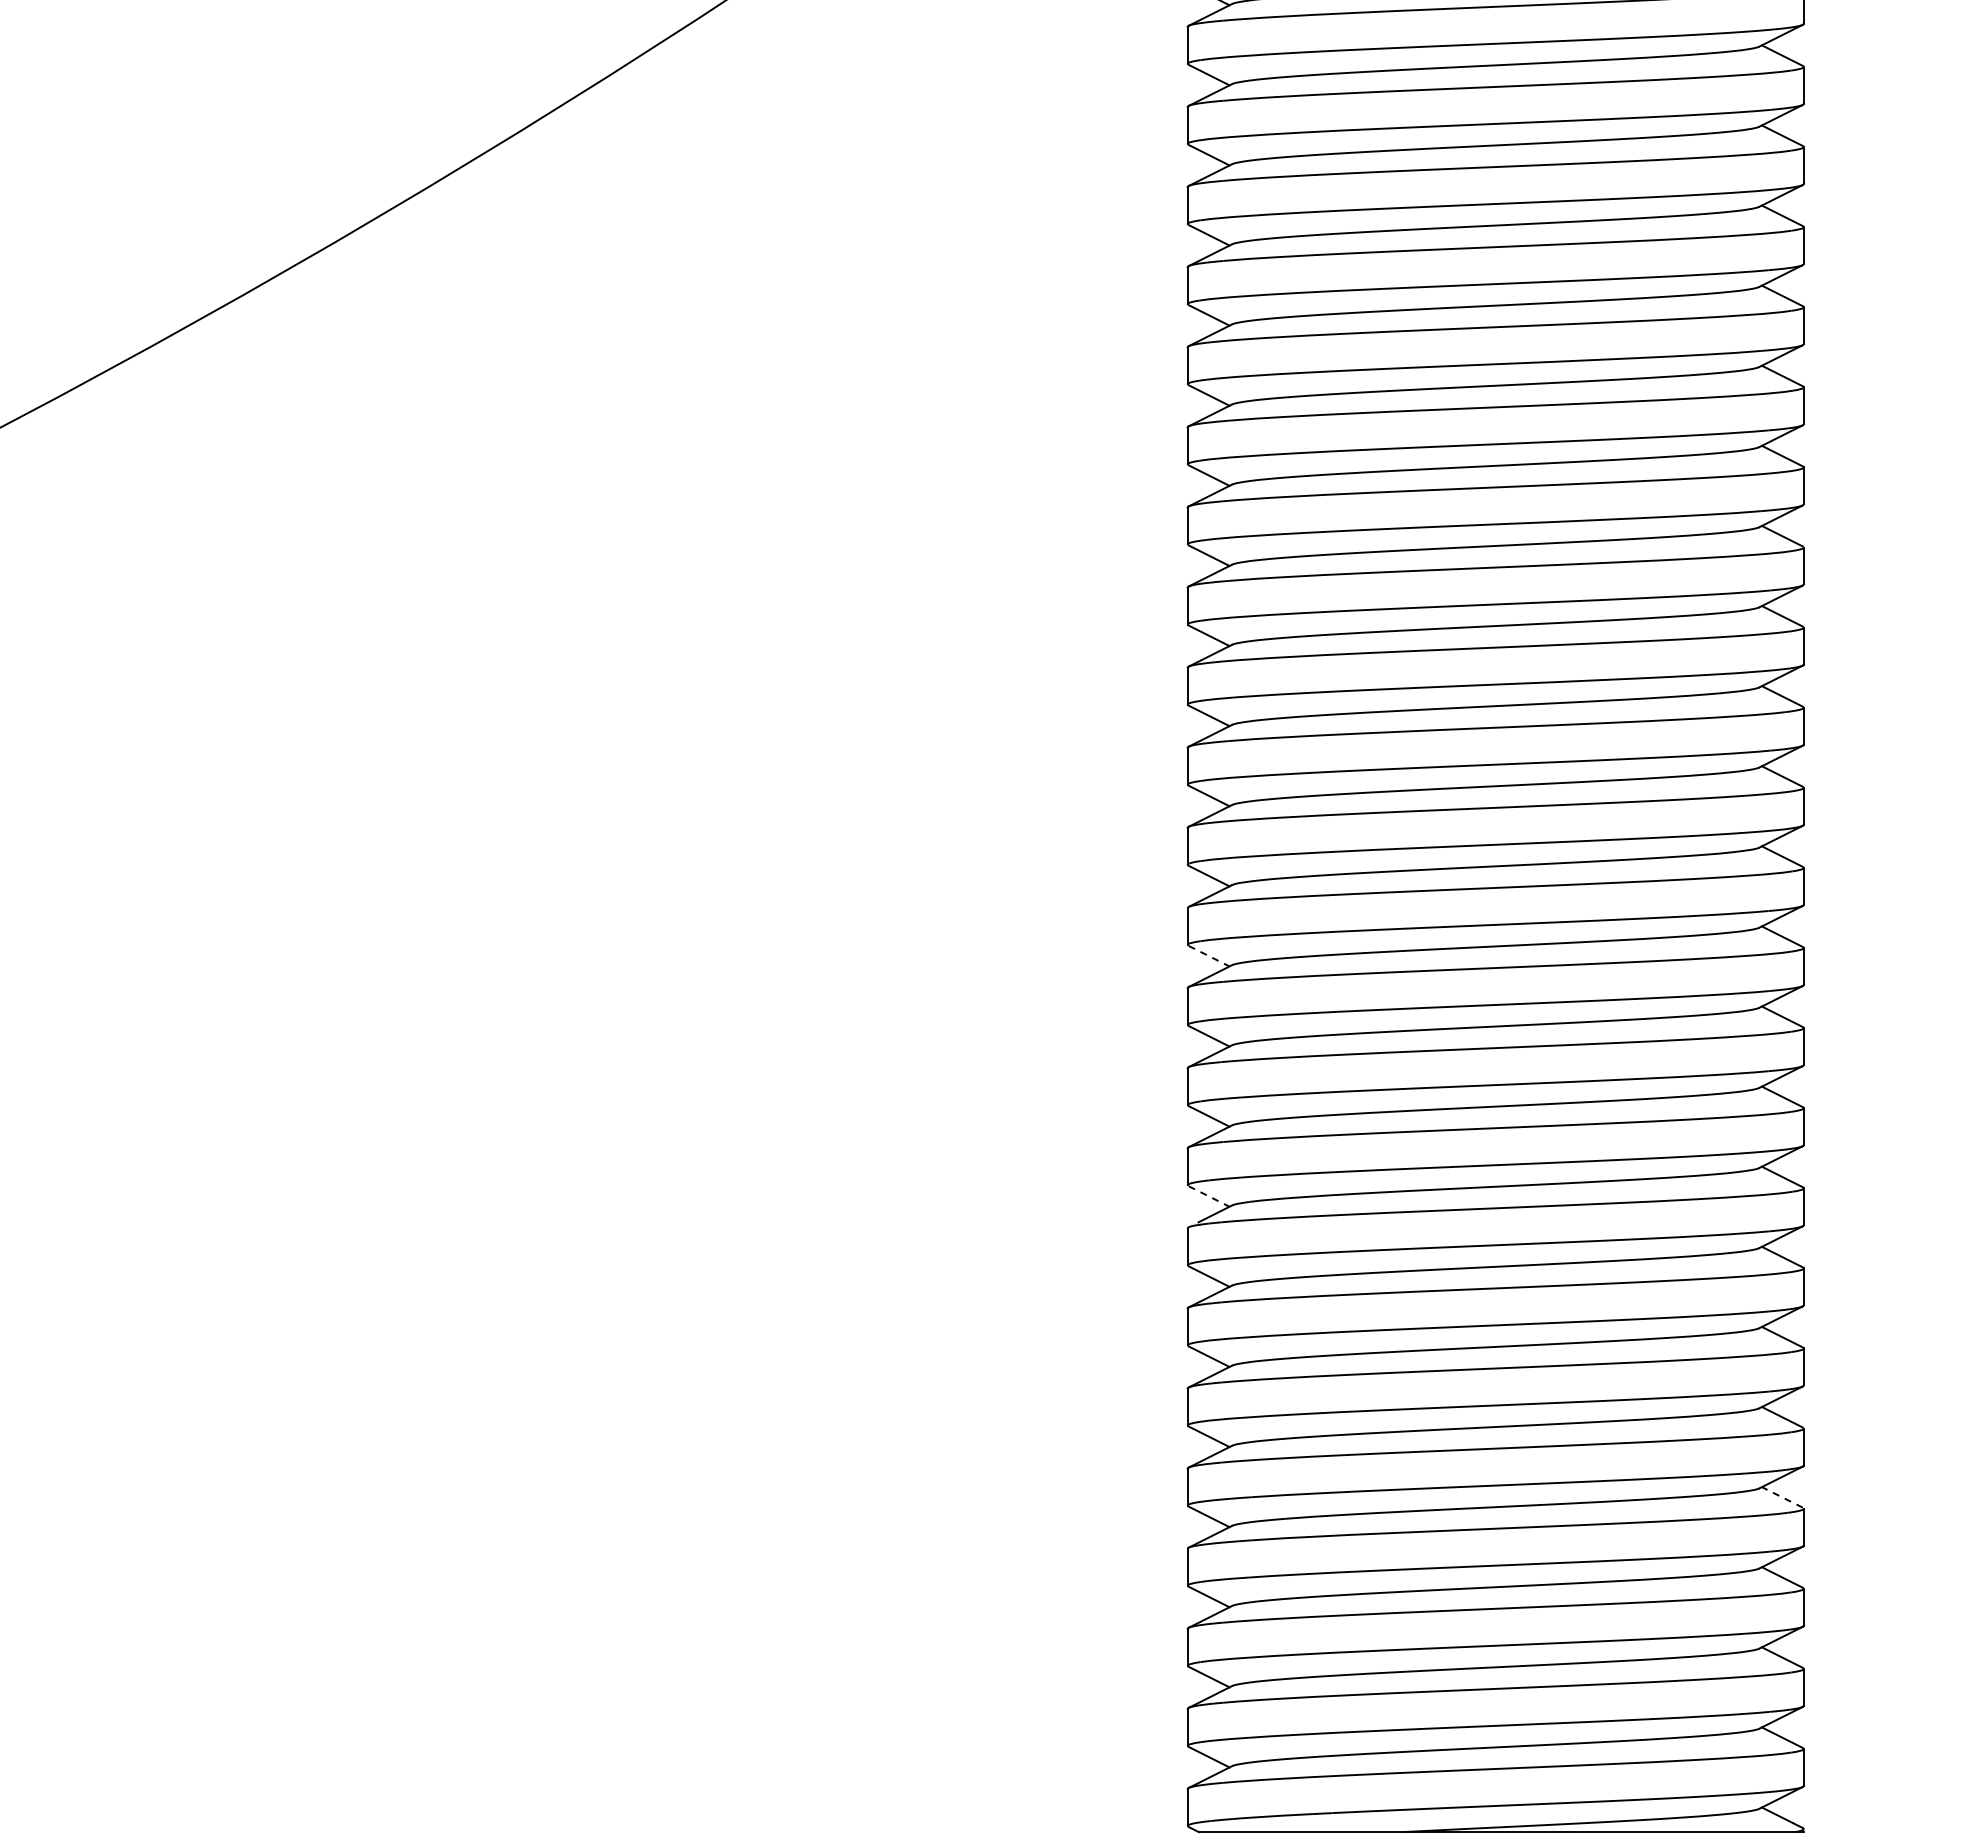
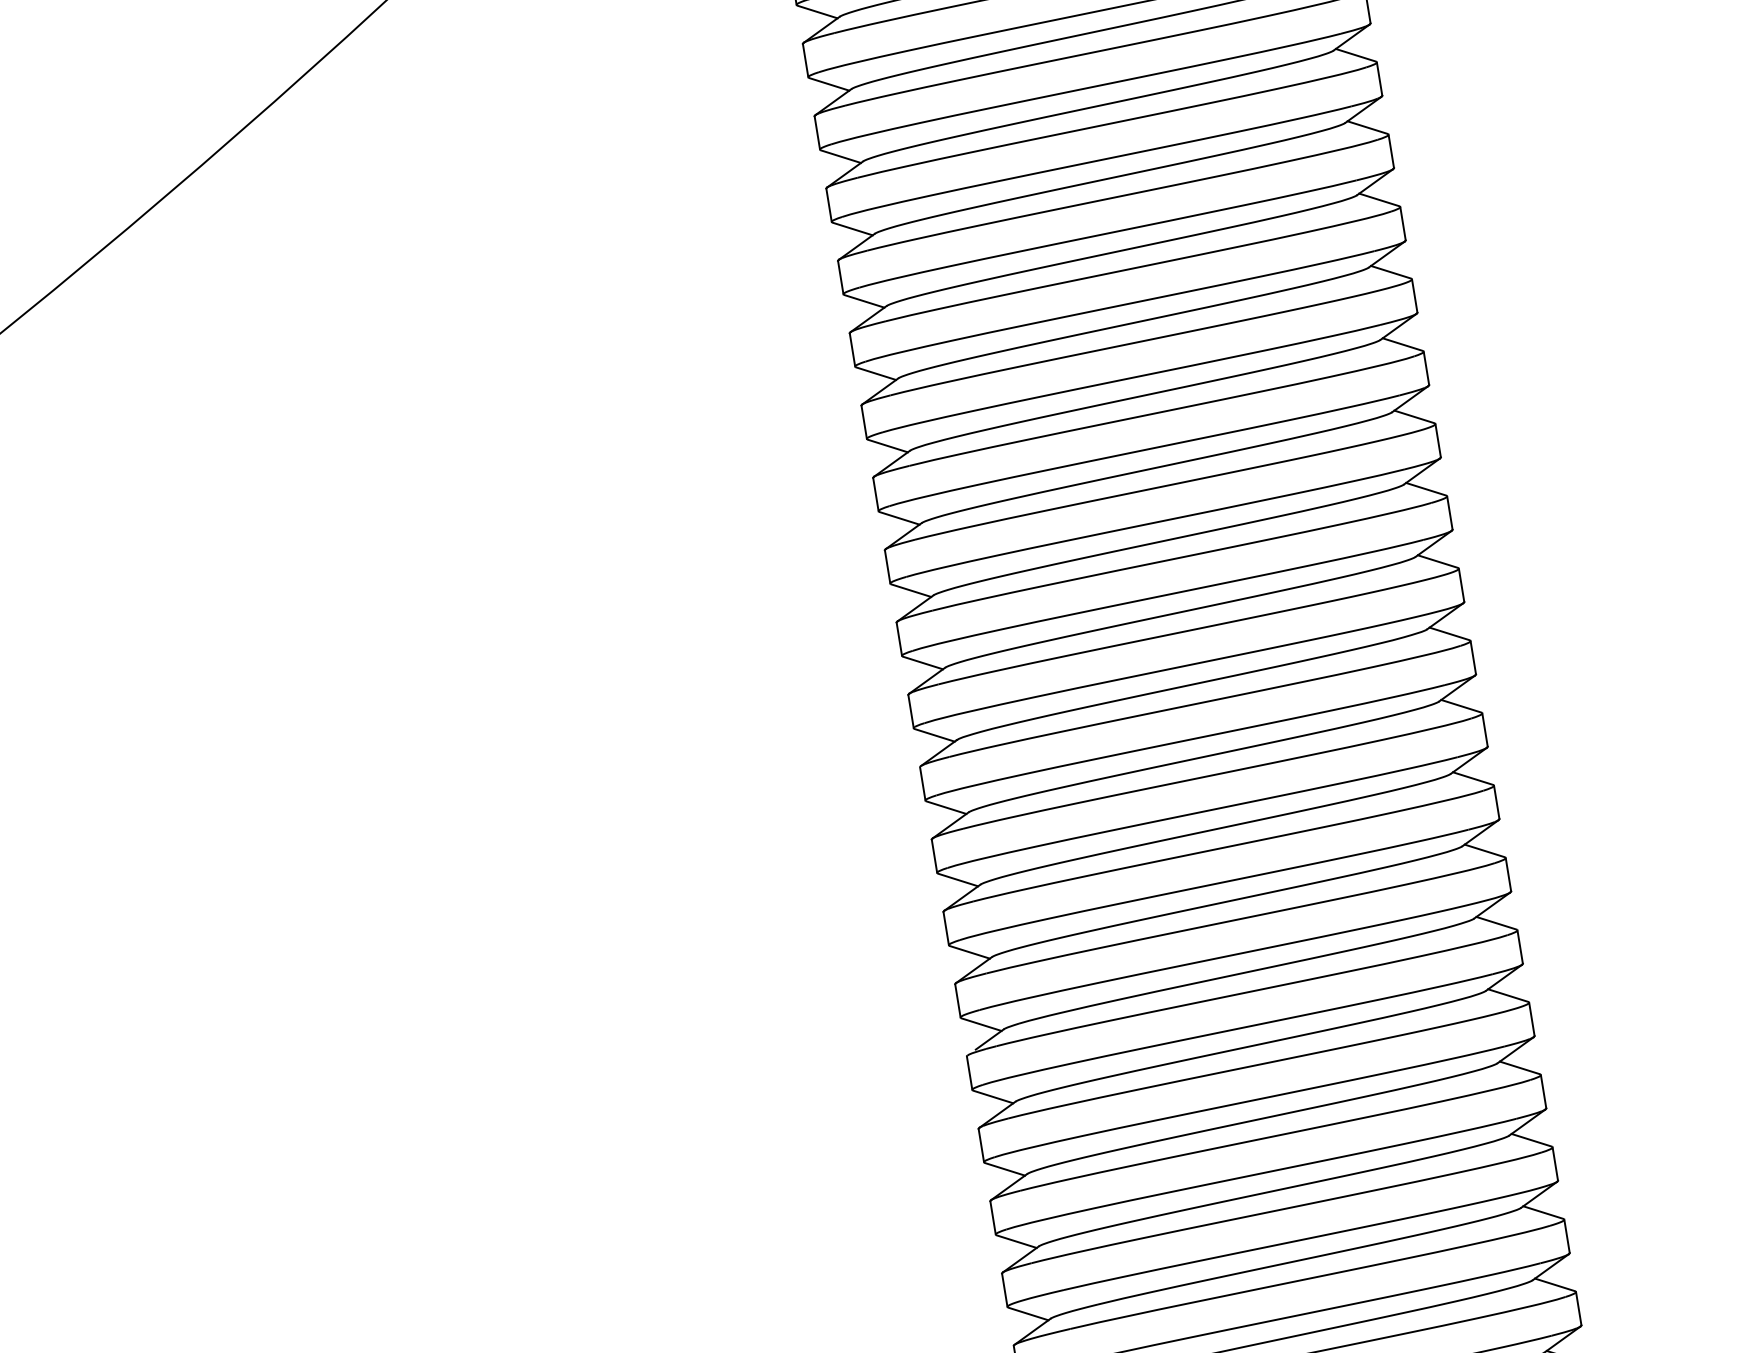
line: (1209, 956) -> (946, 807), dashed -> solid
line: (1209, 1196) -> (981, 1024), dashed -> solid
line: (1782, 1497) -> (1543, 1212), dashed -> solid

